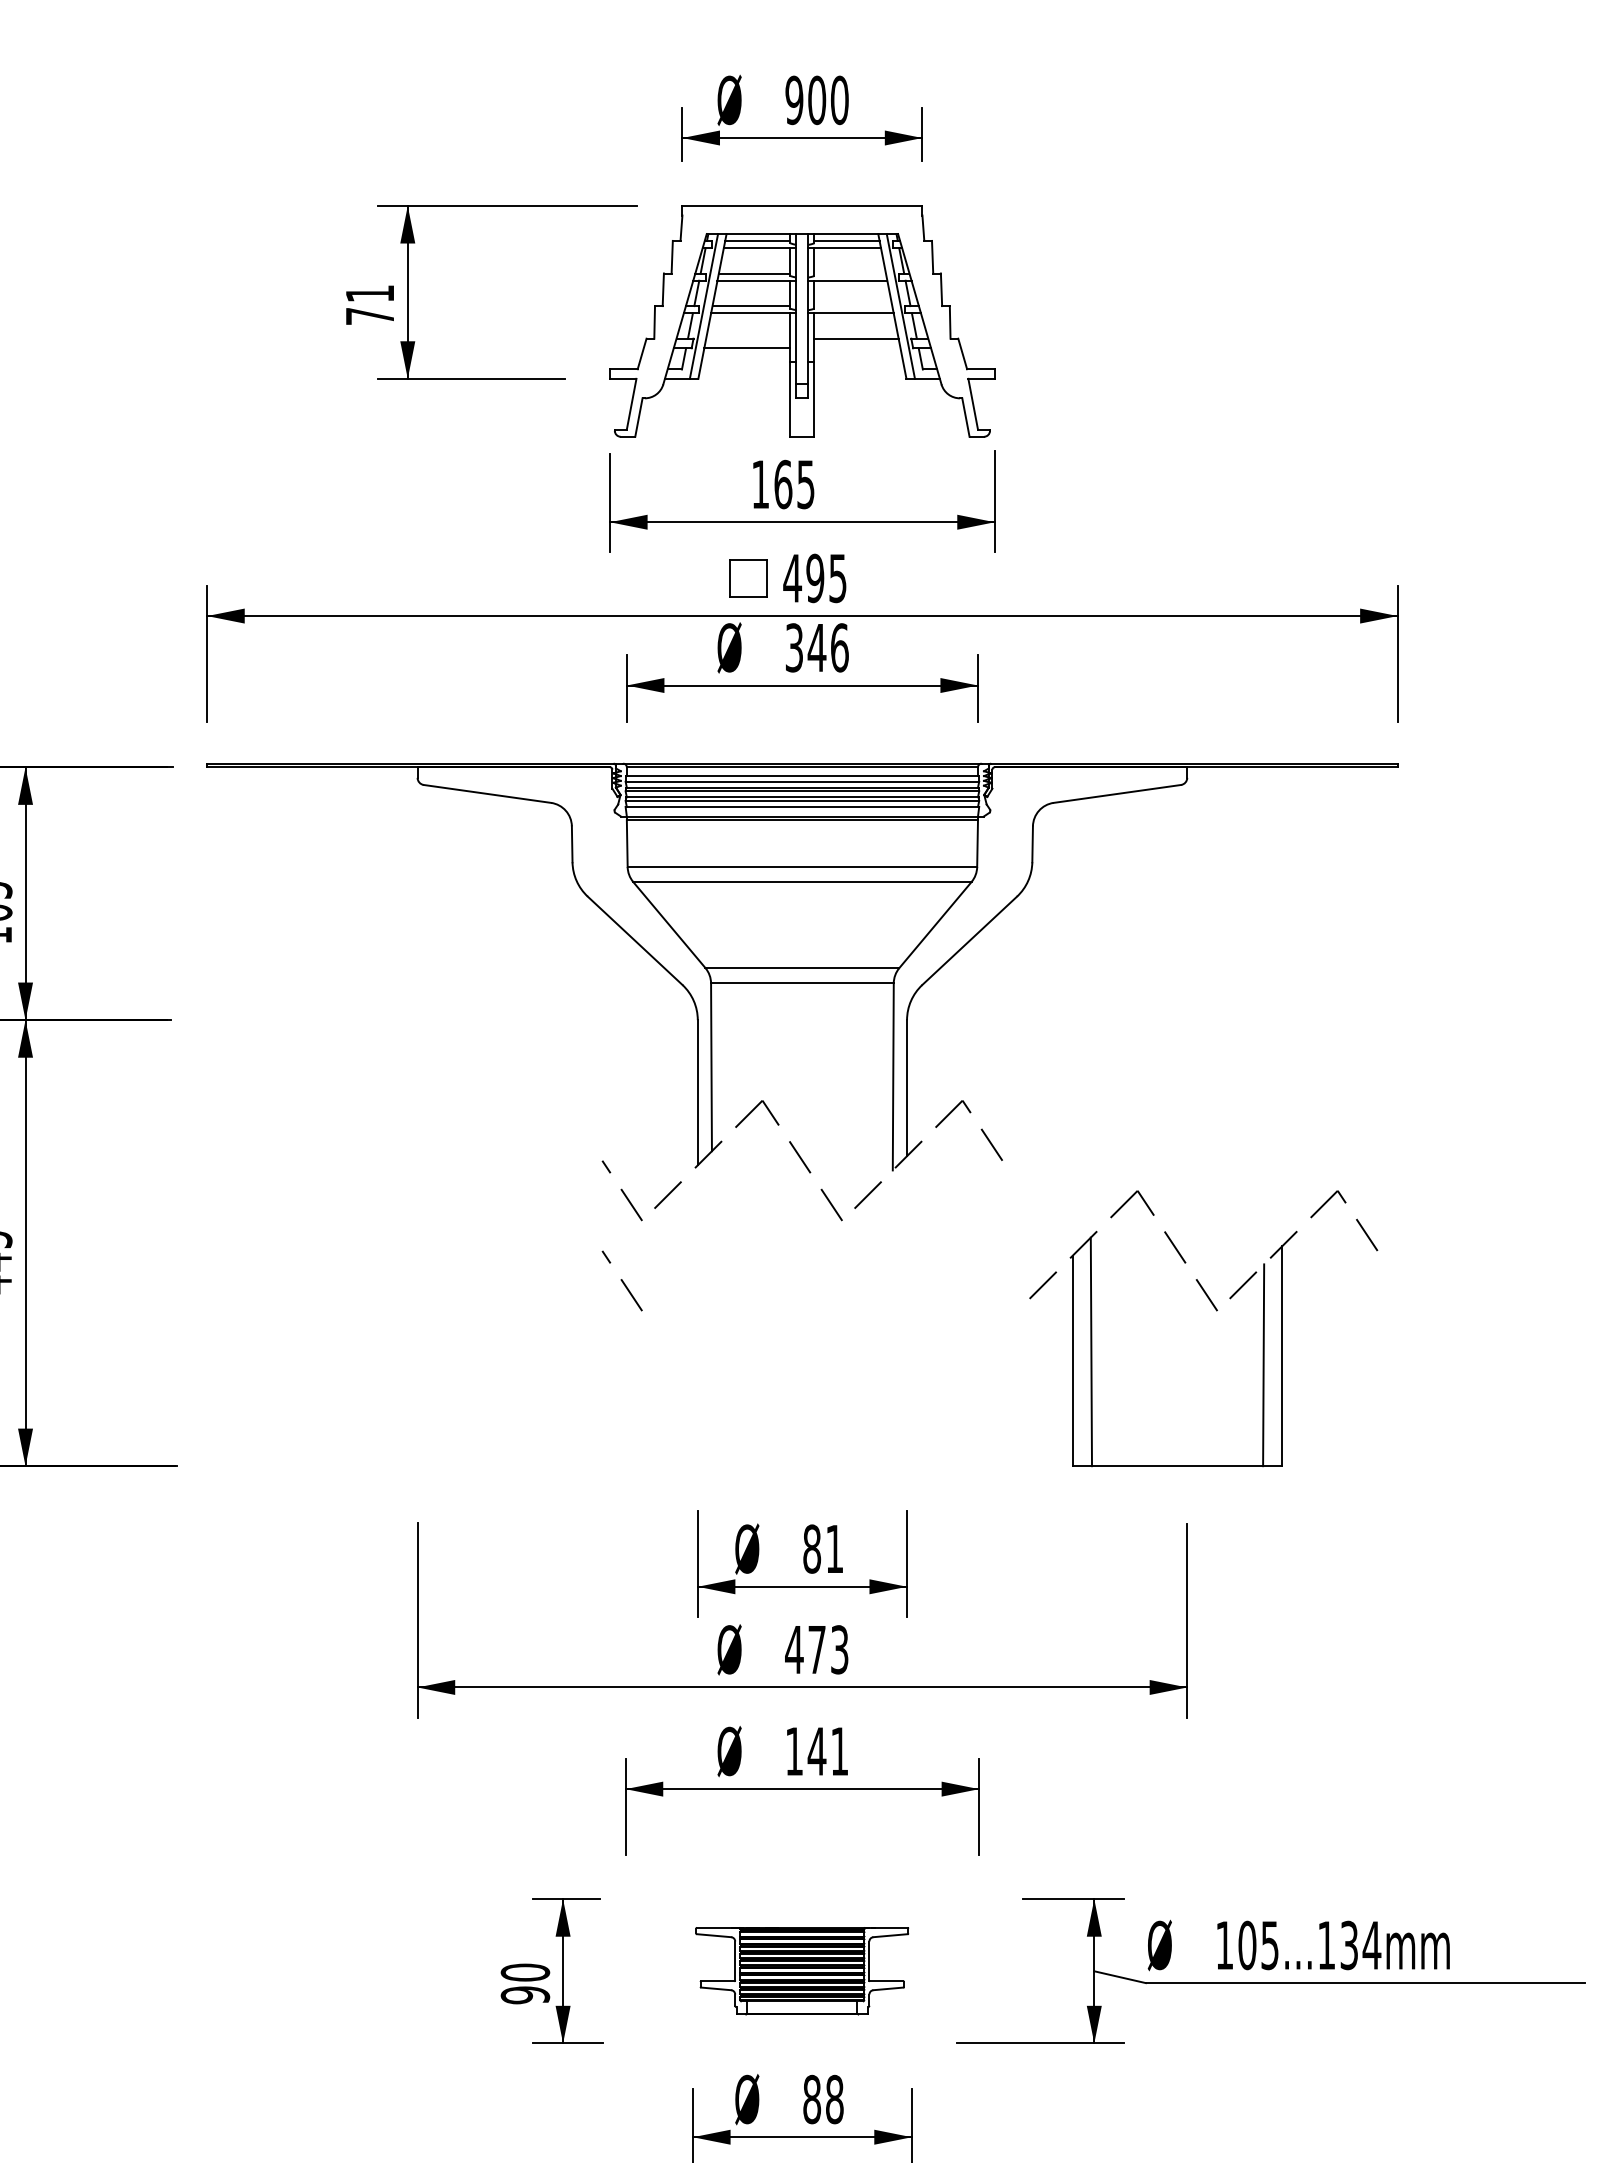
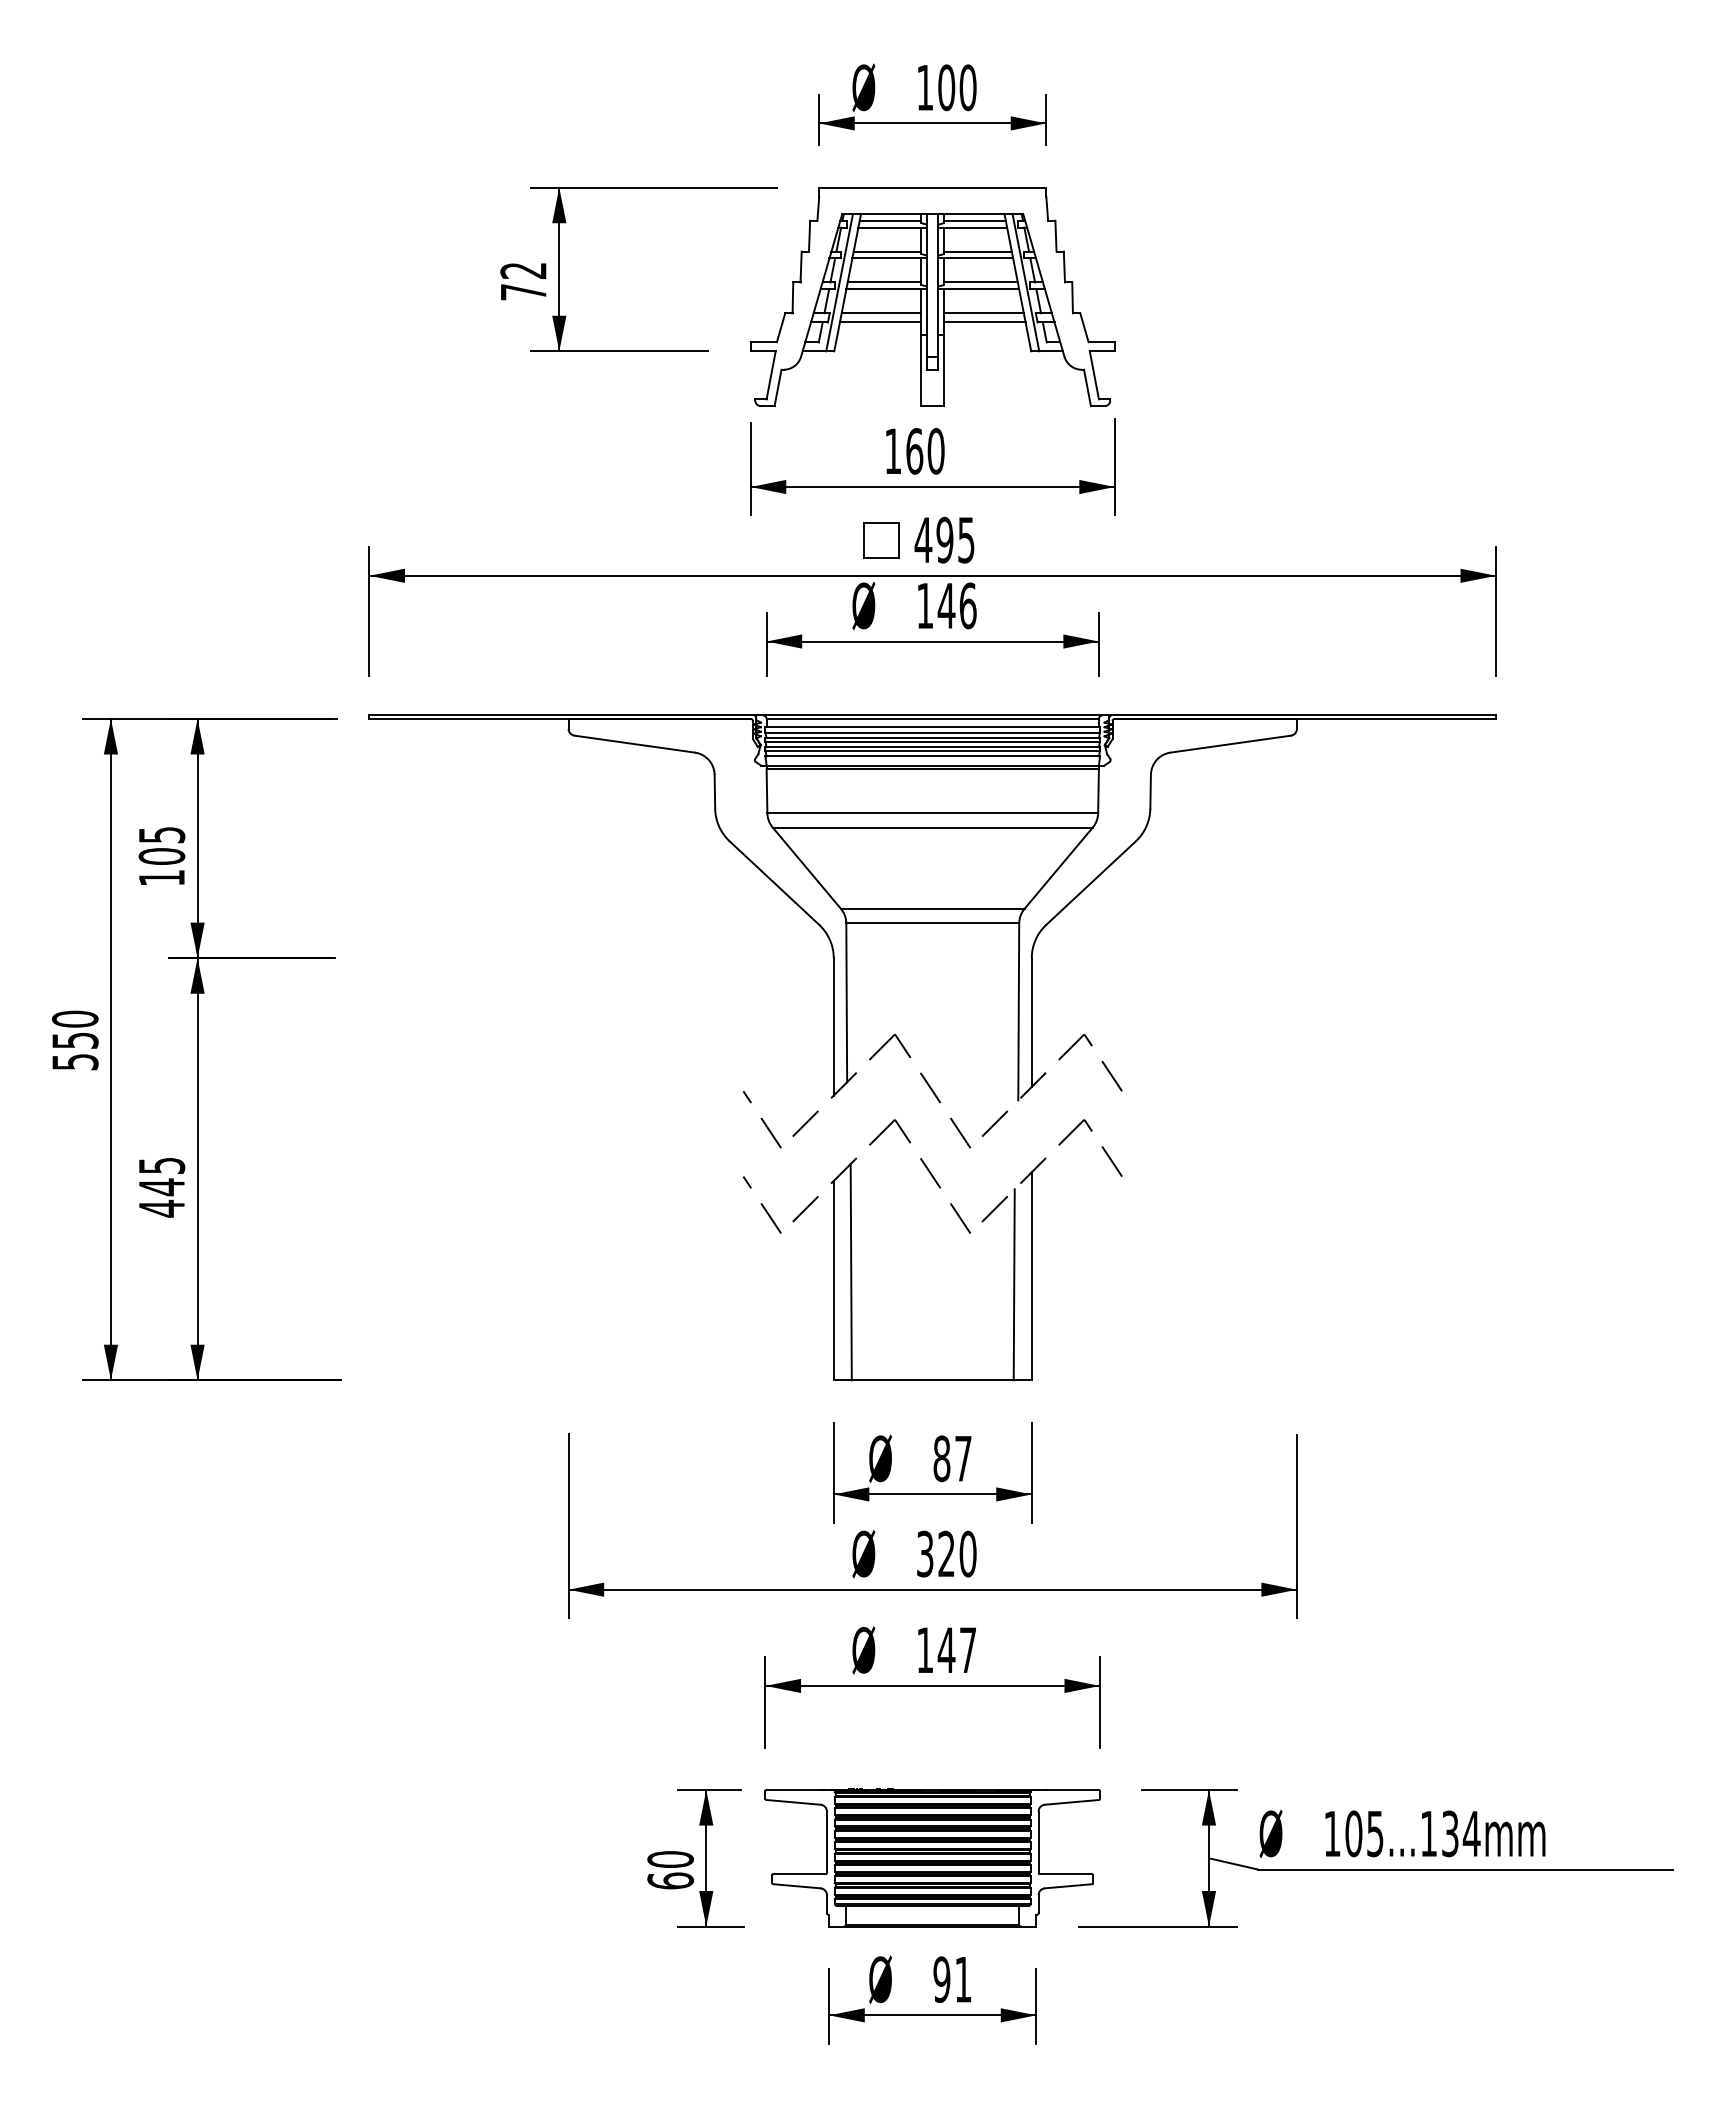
text: (793, 100) -> (924, 87), 900 -> 100
line: (849, 273) -> (977, 251), added
text: (369, 293) -> (523, 270), 71 -> 72
line: (852, 306) -> (980, 282), added
line: (748, 338) -> (881, 313), added
line: (857, 348) -> (984, 322), added
text: (805, 484) -> (935, 451), 165 -> 160
text: (794, 647) -> (925, 605), 346 -> 146
part: (1216, 1311) -> (969, 1233), moved
text: (834, 1548) -> (963, 1458), 81 -> 87
text: (816, 1649) -> (946, 1553), 473 -> 320
text: (839, 1750) -> (967, 1649), 141 -> 147
part: (802, 1970) -> (932, 1857), size x1.67
text: (525, 1994) -> (670, 1880), 90 -> 60
text: (823, 2099) -> (952, 1979), 88 -> 91

